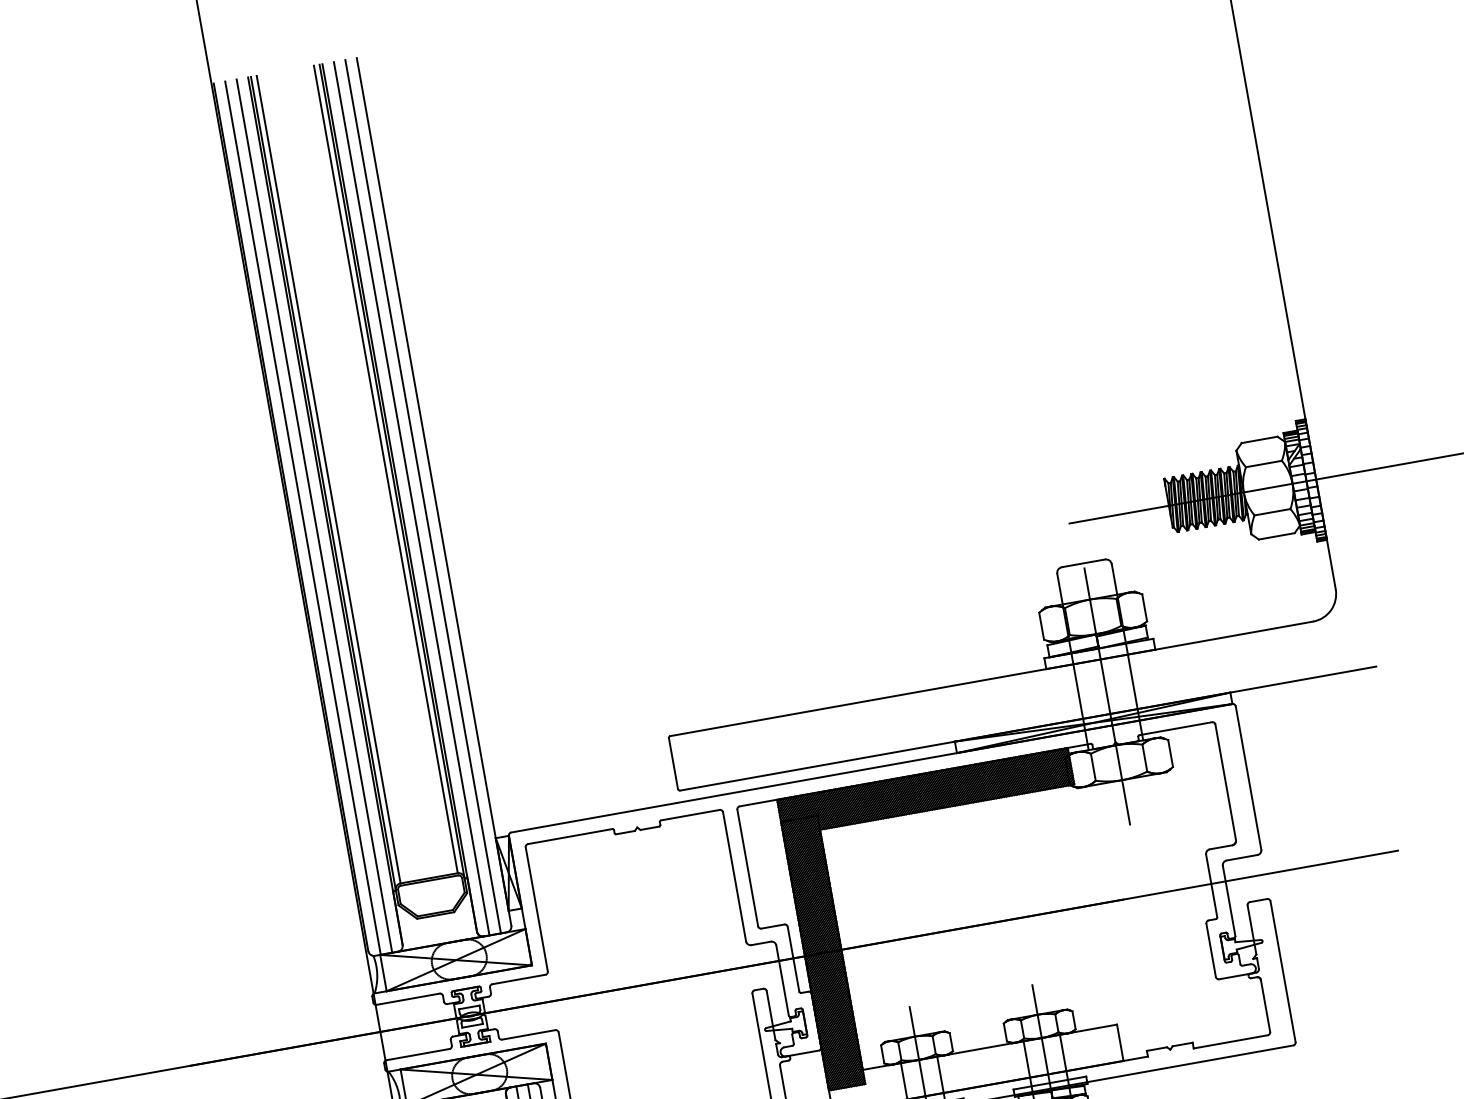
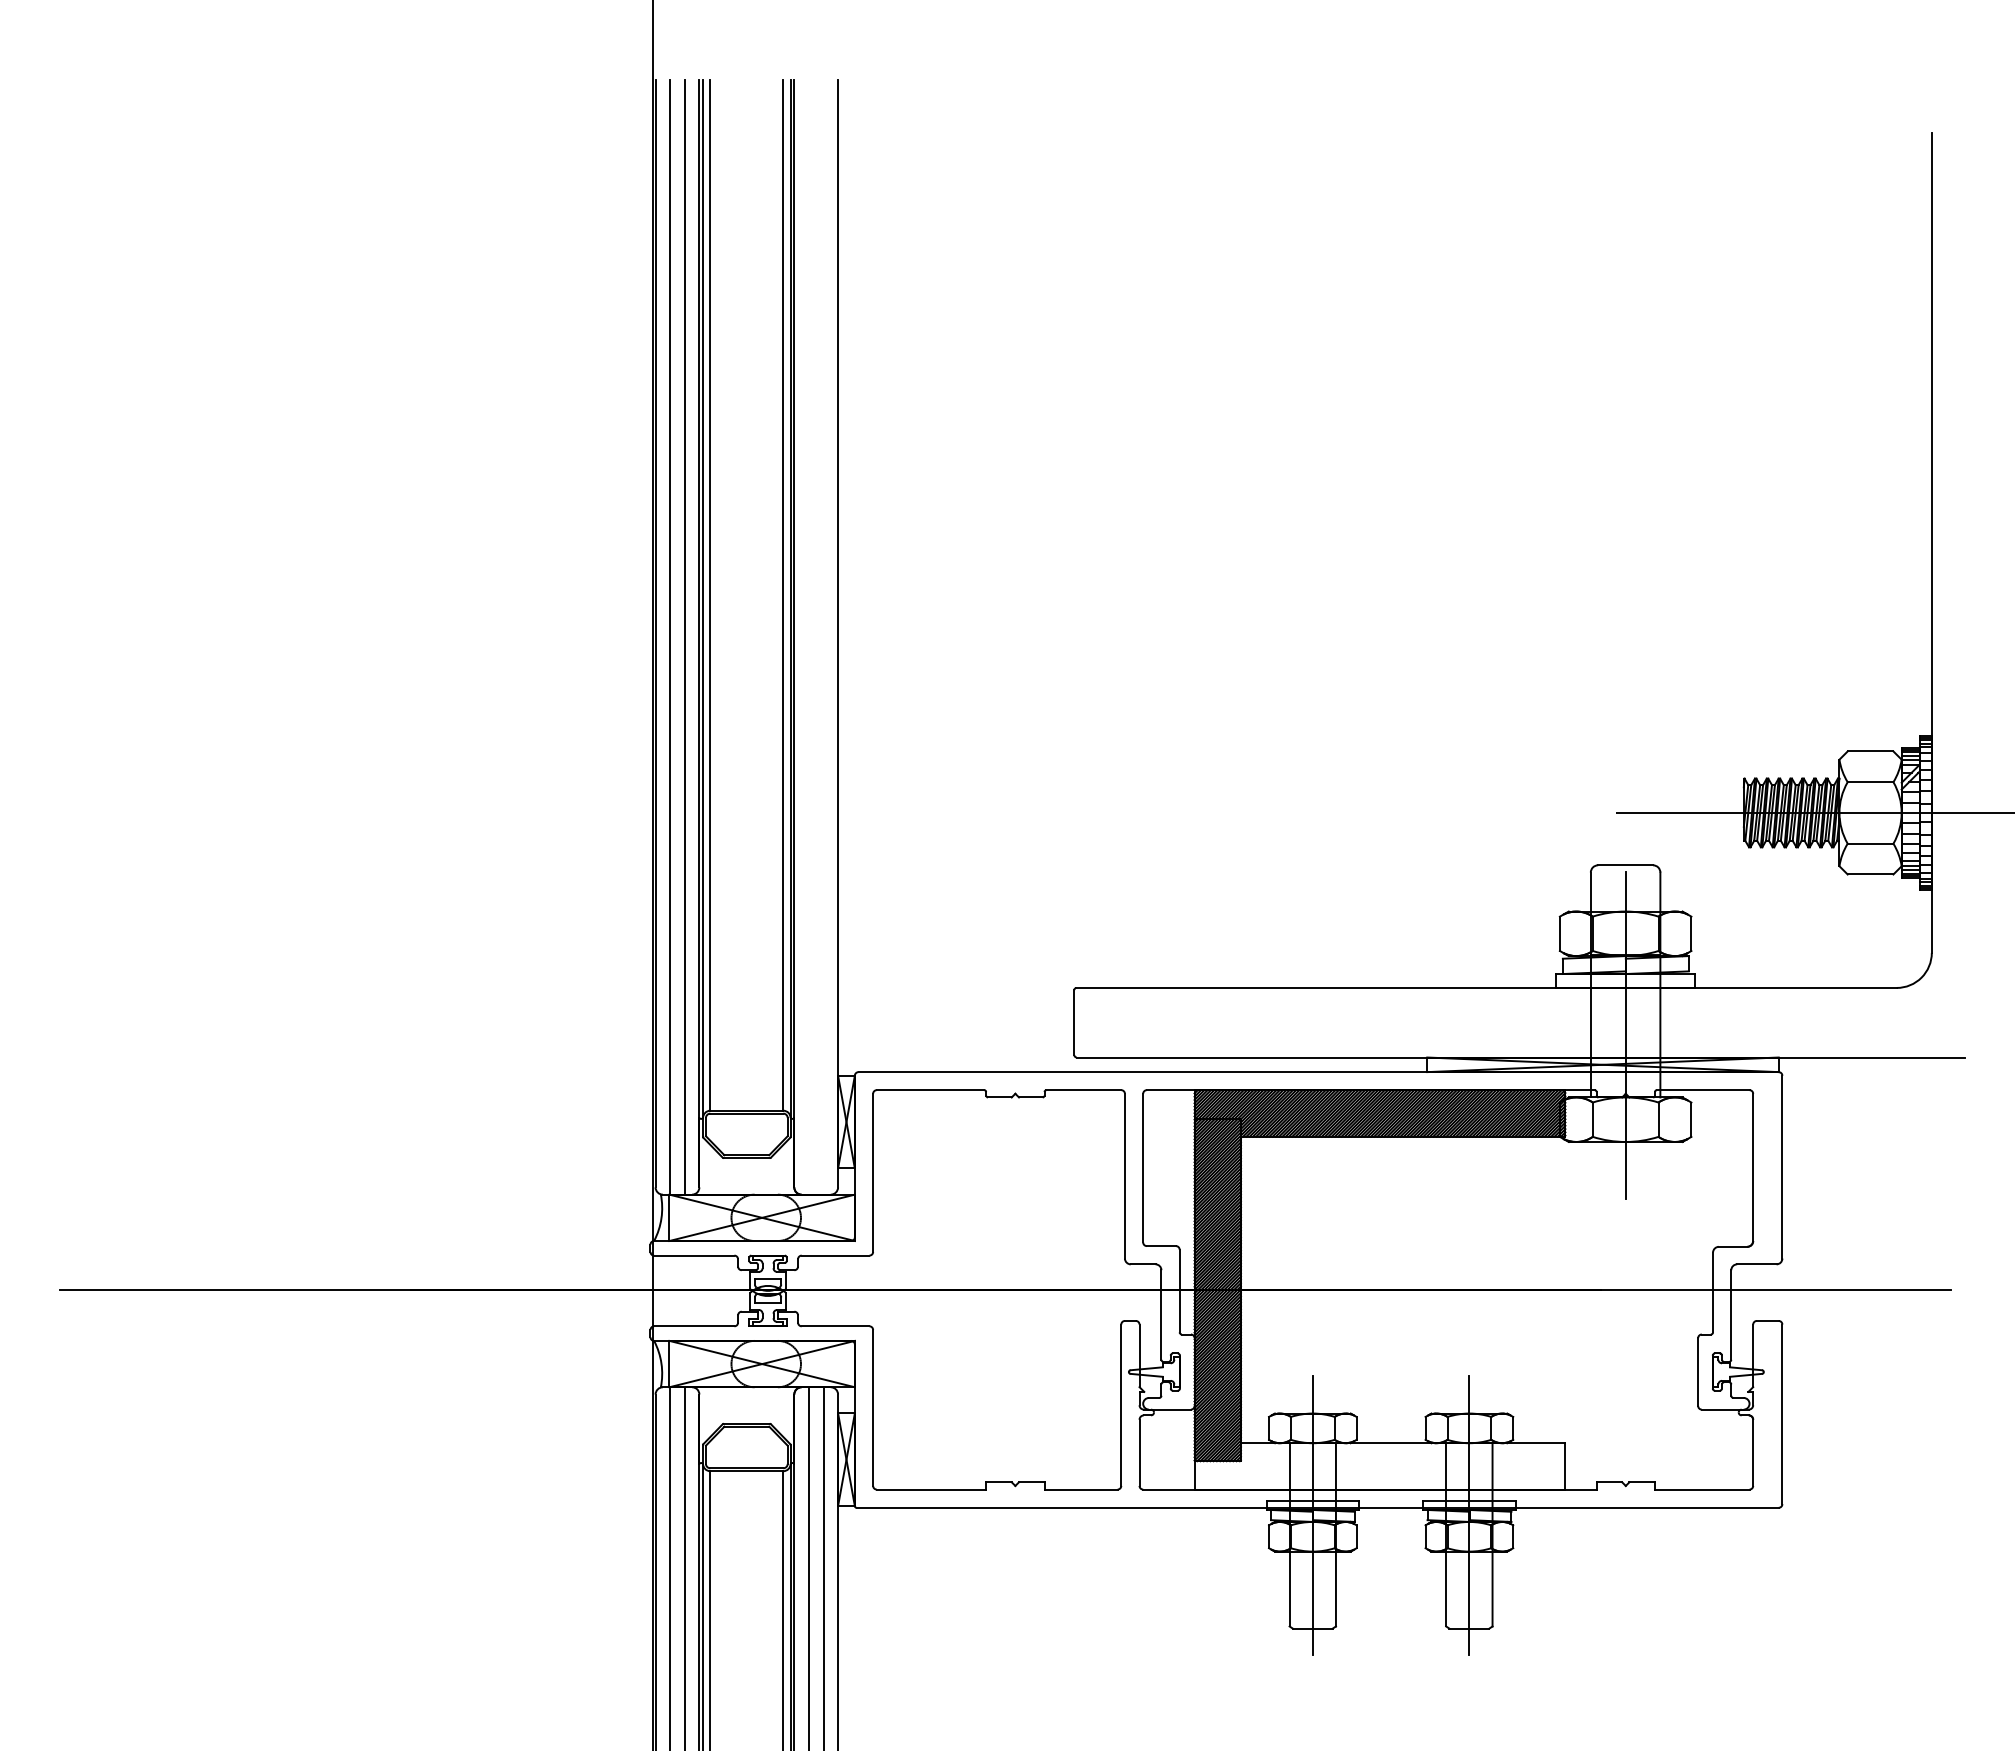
line: (423, 496) -> (823, 637), removed
line: (411, 498) -> (808, 637), removed

